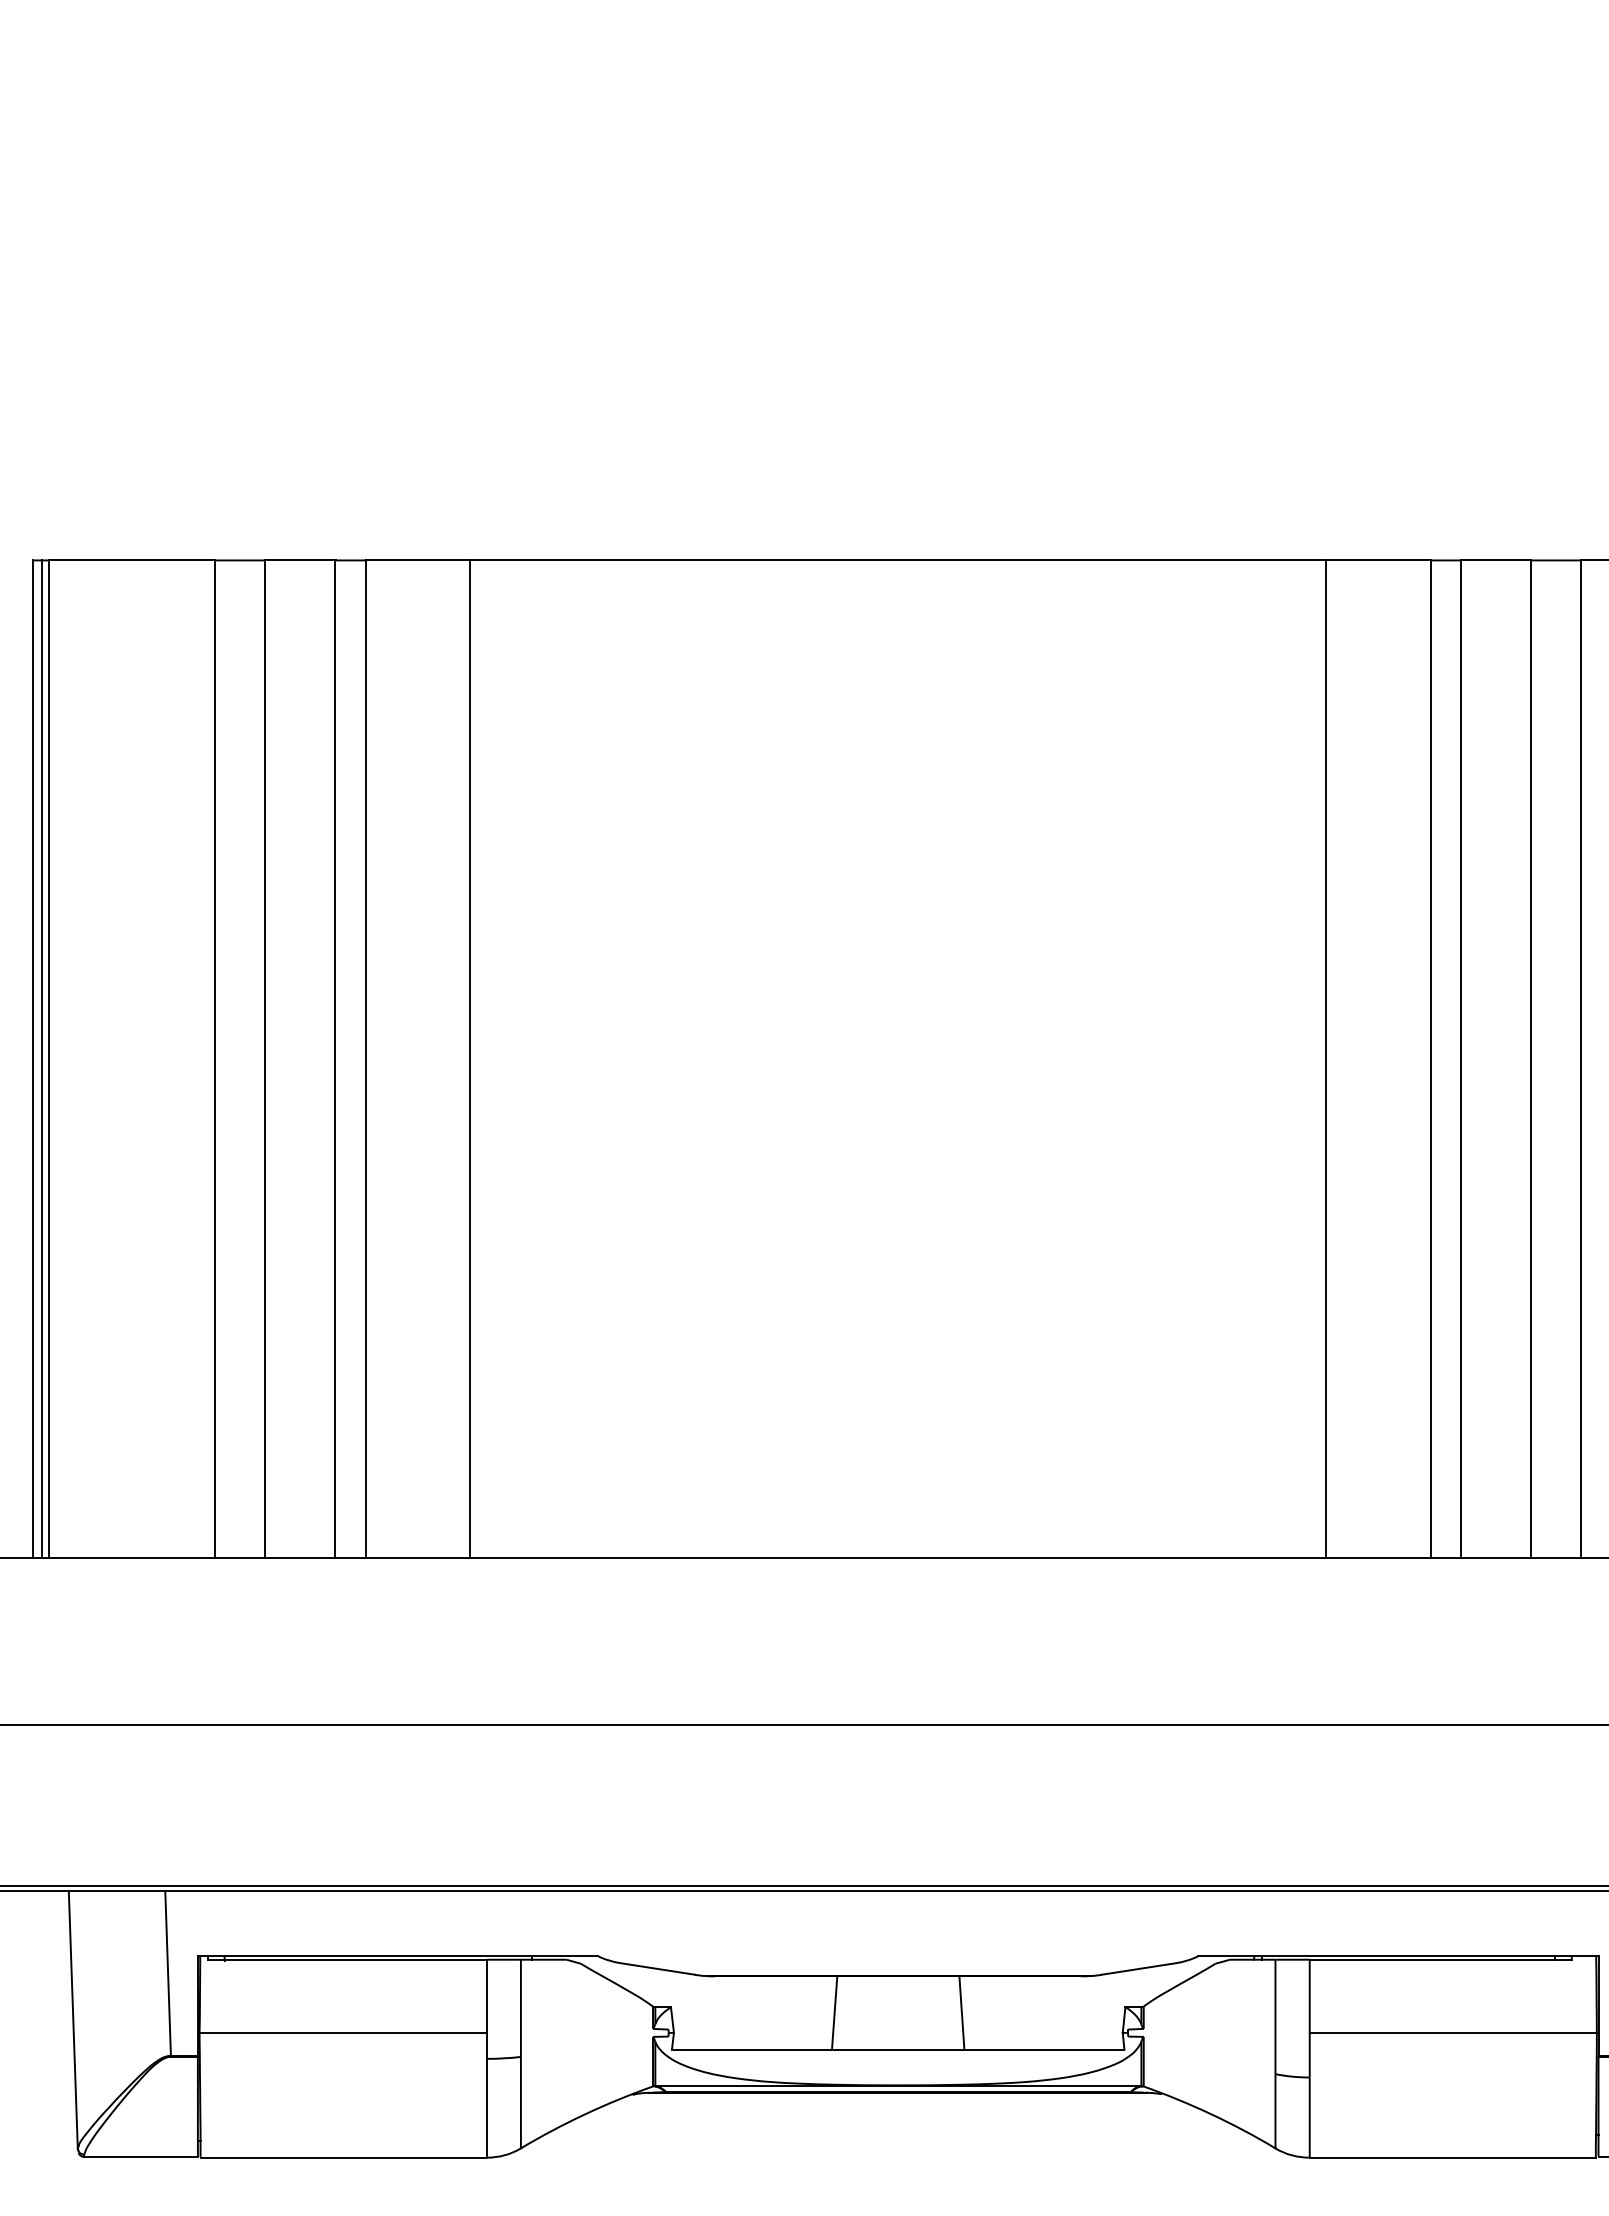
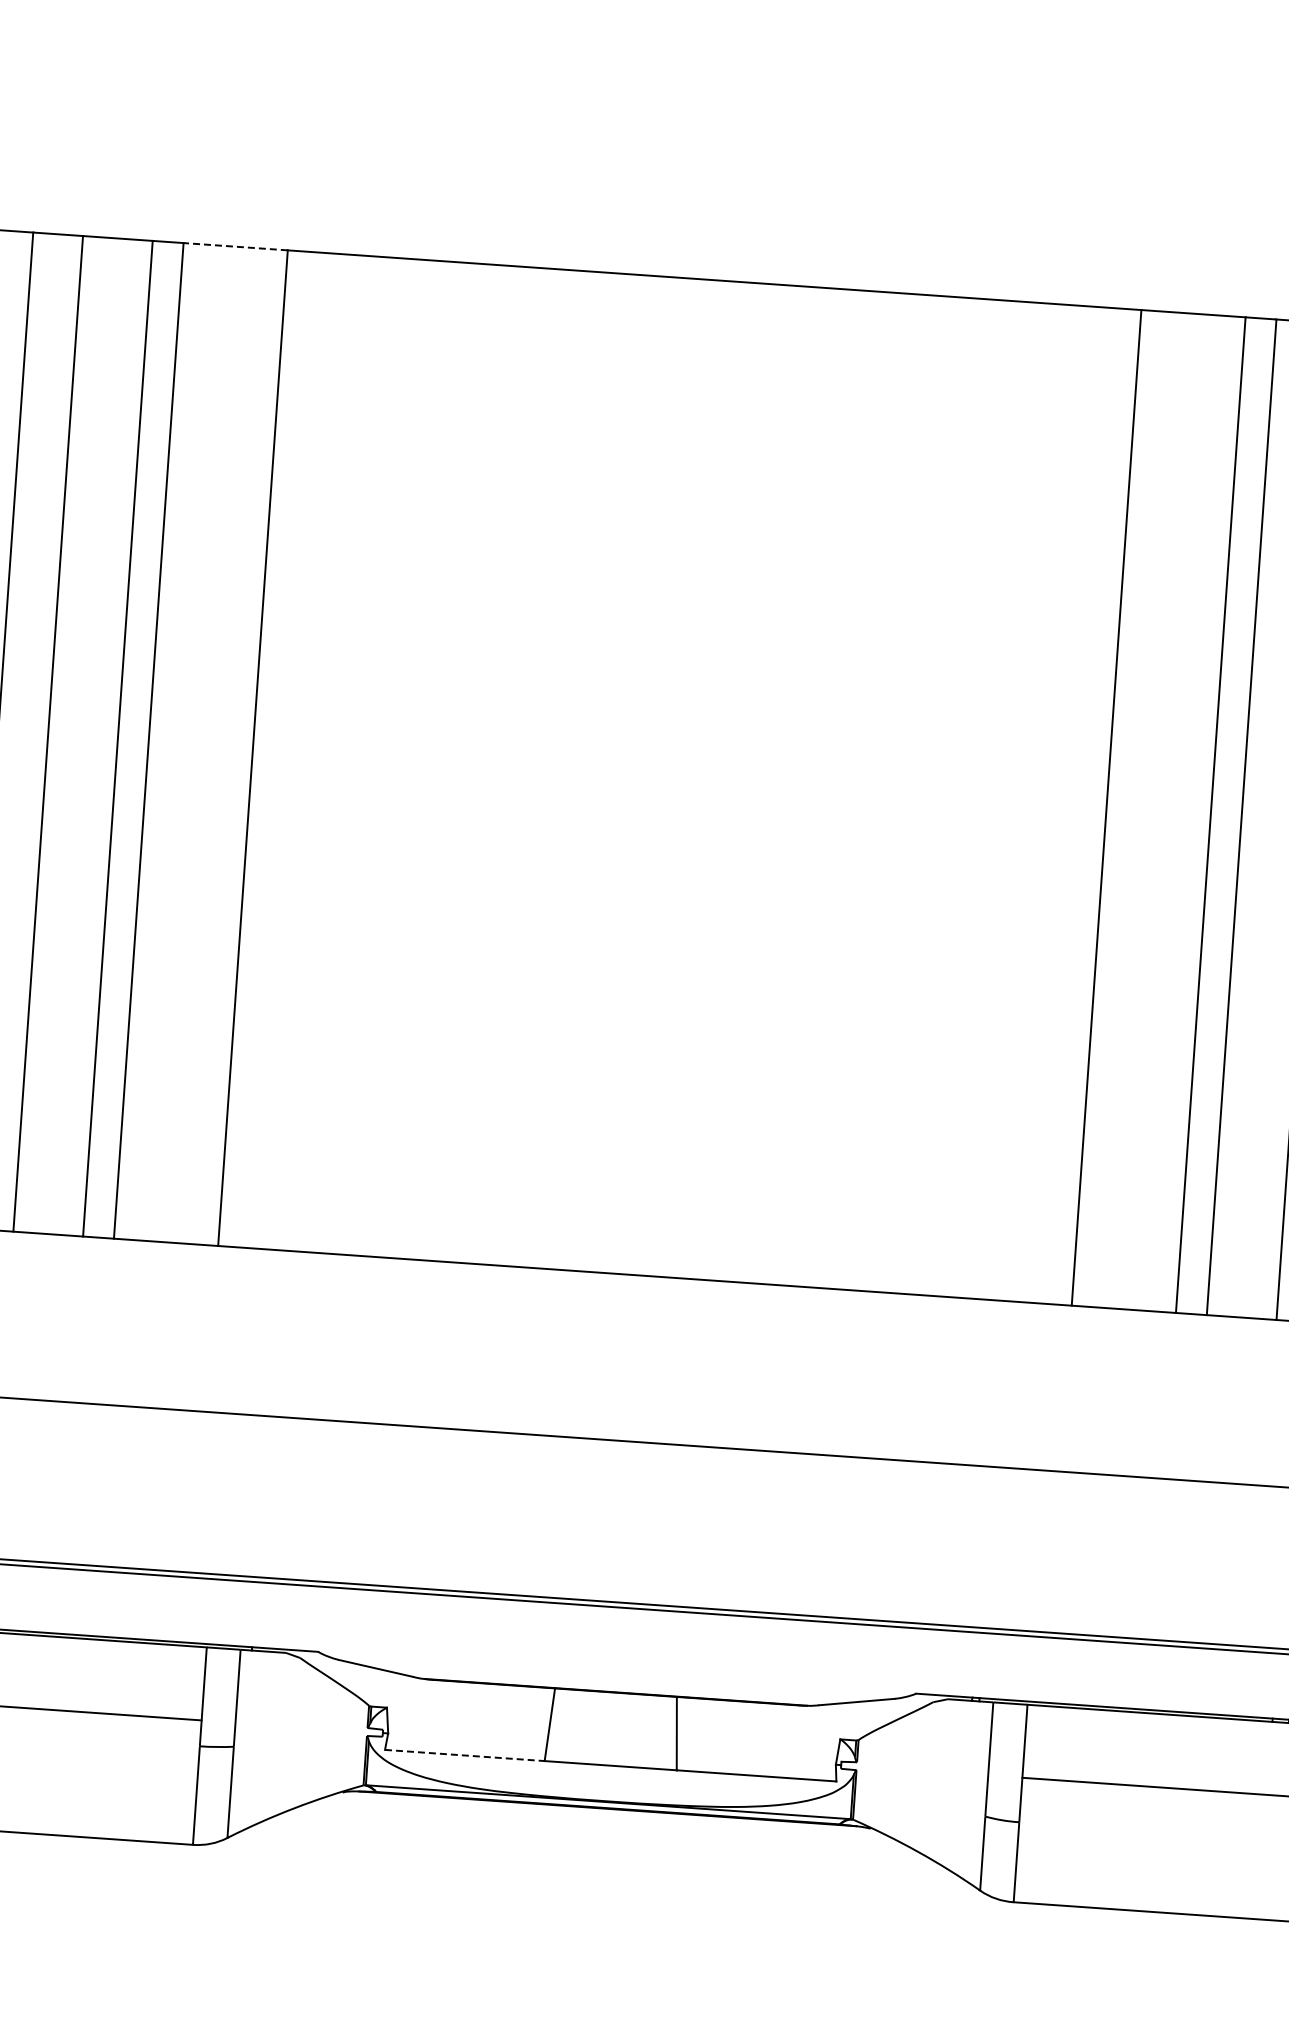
line: (417, 560) -> (235, 246), solid -> dashed
line: (752, 2049) -> (465, 1755), solid -> dashed

